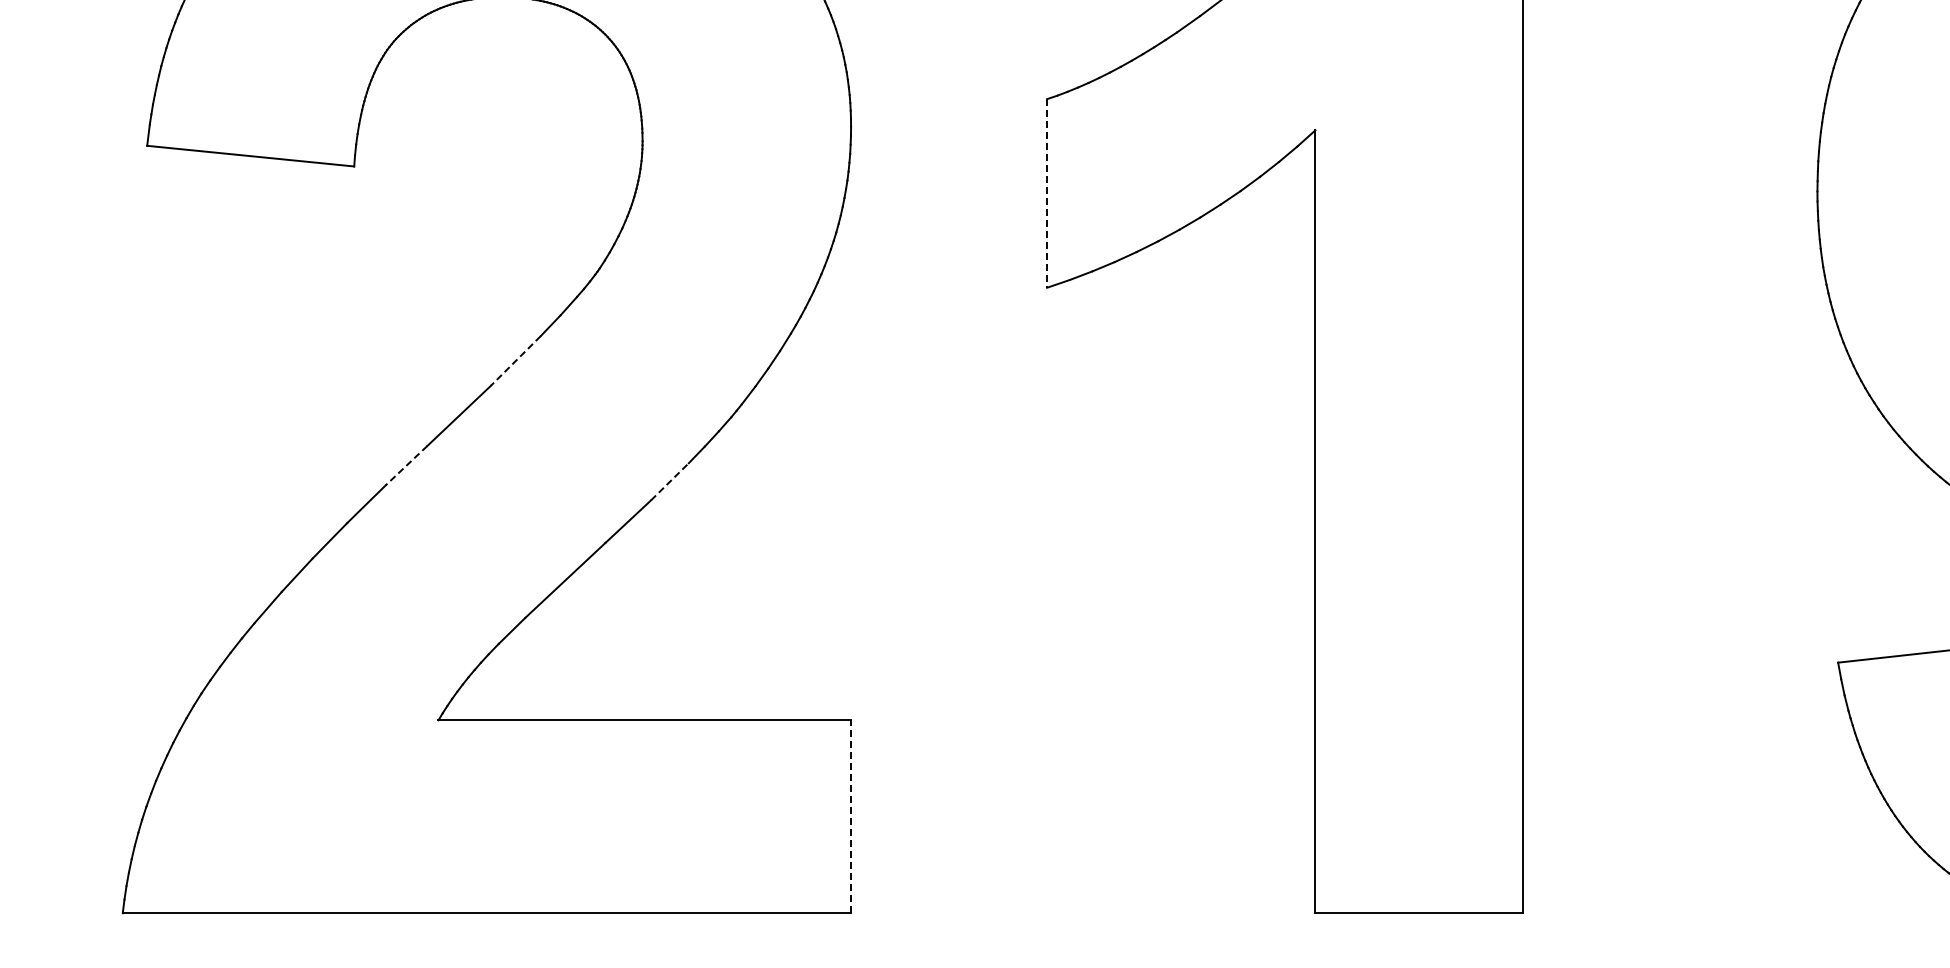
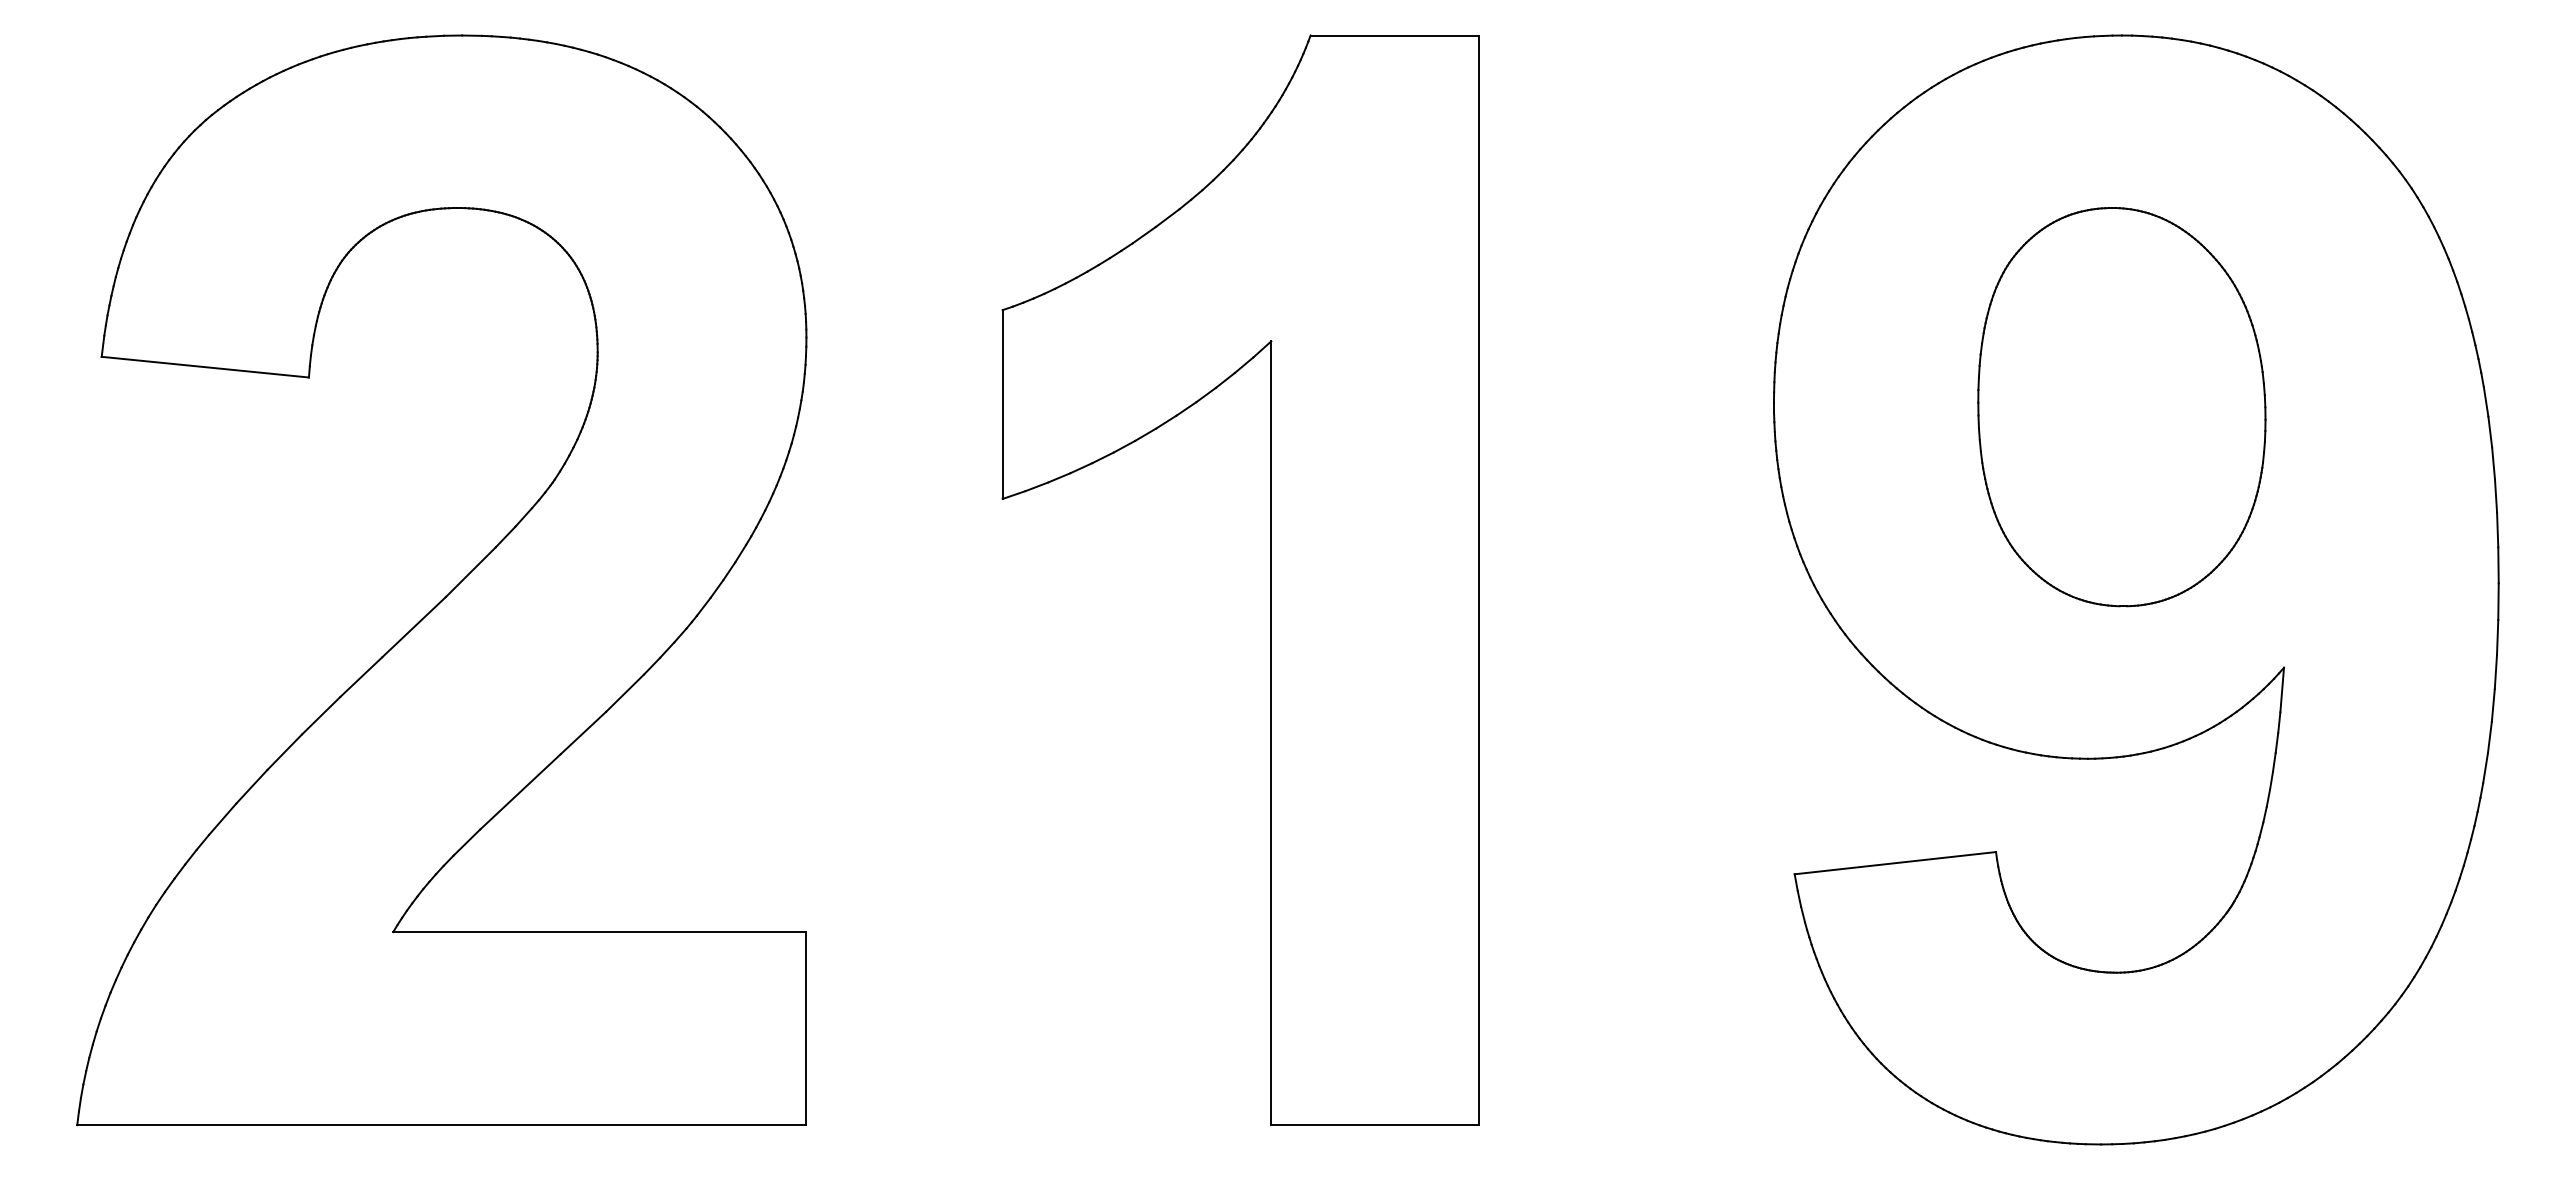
line: (1046, 194) -> (1002, 405), dashed -> solid
line: (515, 361) -> (470, 572), dashed -> solid
line: (406, 466) -> (361, 677), dashed -> solid
line: (670, 482) -> (625, 693), dashed -> solid
line: (851, 816) -> (806, 1028), dashed -> solid

